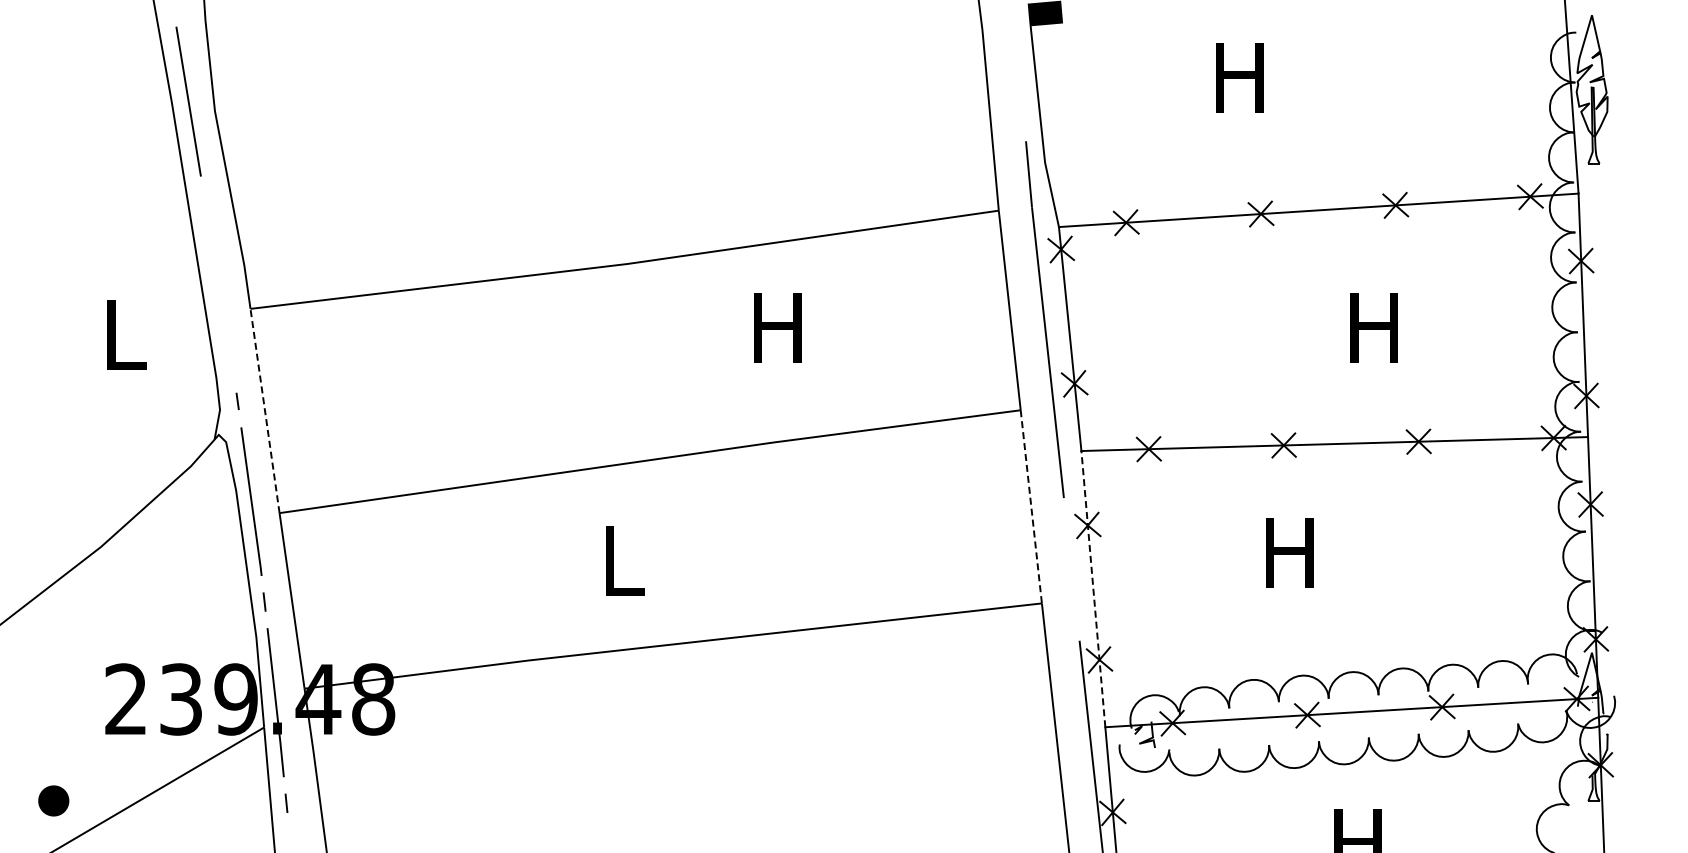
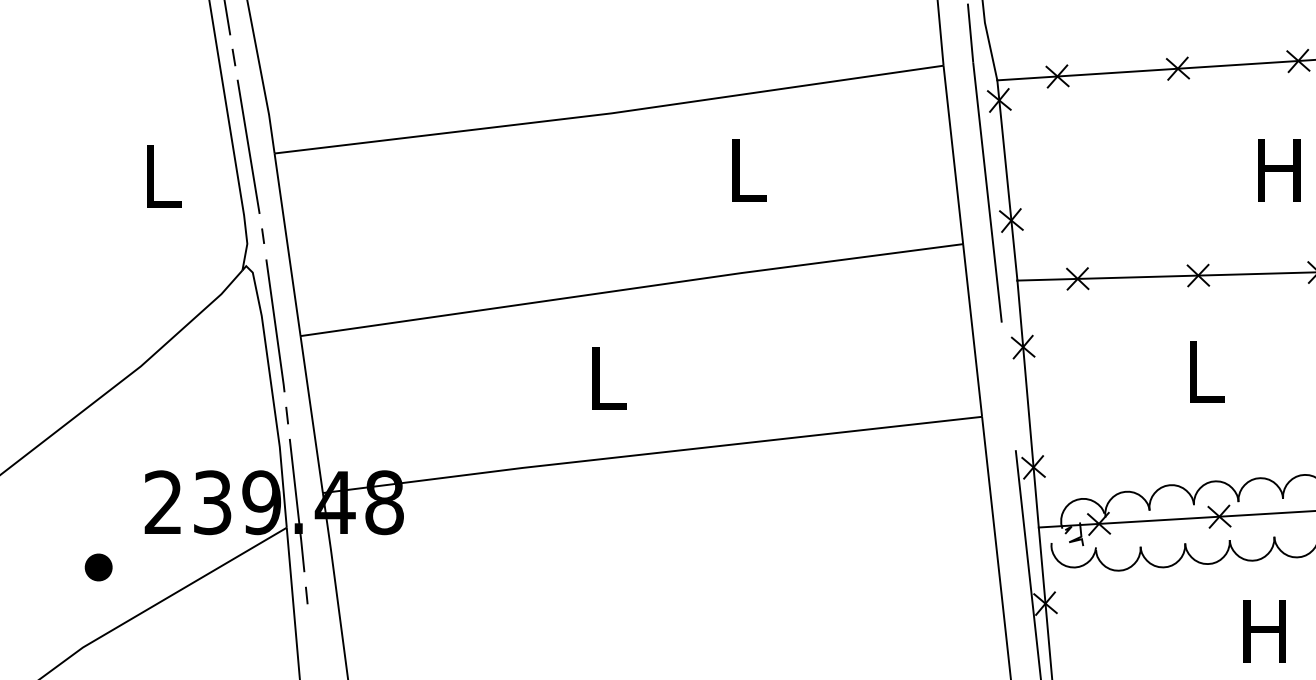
line: (204, 201) -> (233, 57), added
line: (221, 301) -> (248, 146), added
text: (777, 327) -> (745, 170), H -> L
line: (264, 410) -> (287, 244), dashed -> solid
line: (1031, 507) -> (972, 331), dashed -> solid
text: (1289, 552) -> (1203, 371), H -> L
line: (1093, 589) -> (1028, 404), dashed -> solid
part: (53, 800) -> (98, 567), moved

